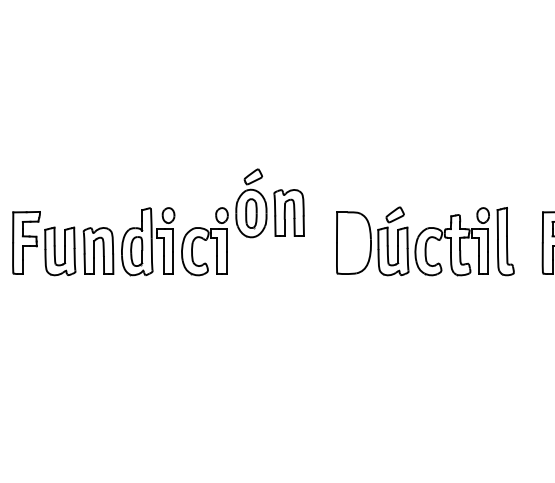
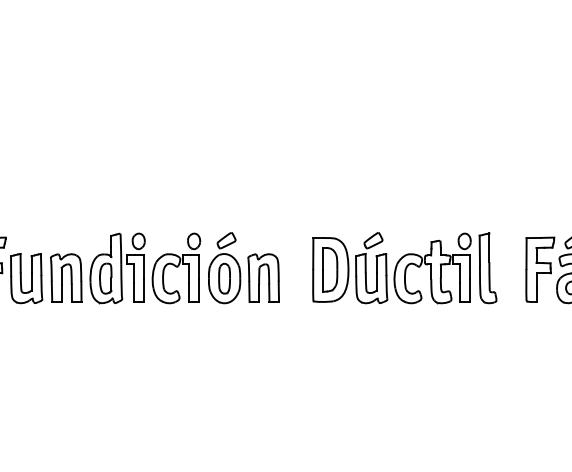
part: (269, 203) -> (243, 268), moved
part: (353, 243) -> (330, 270), added

